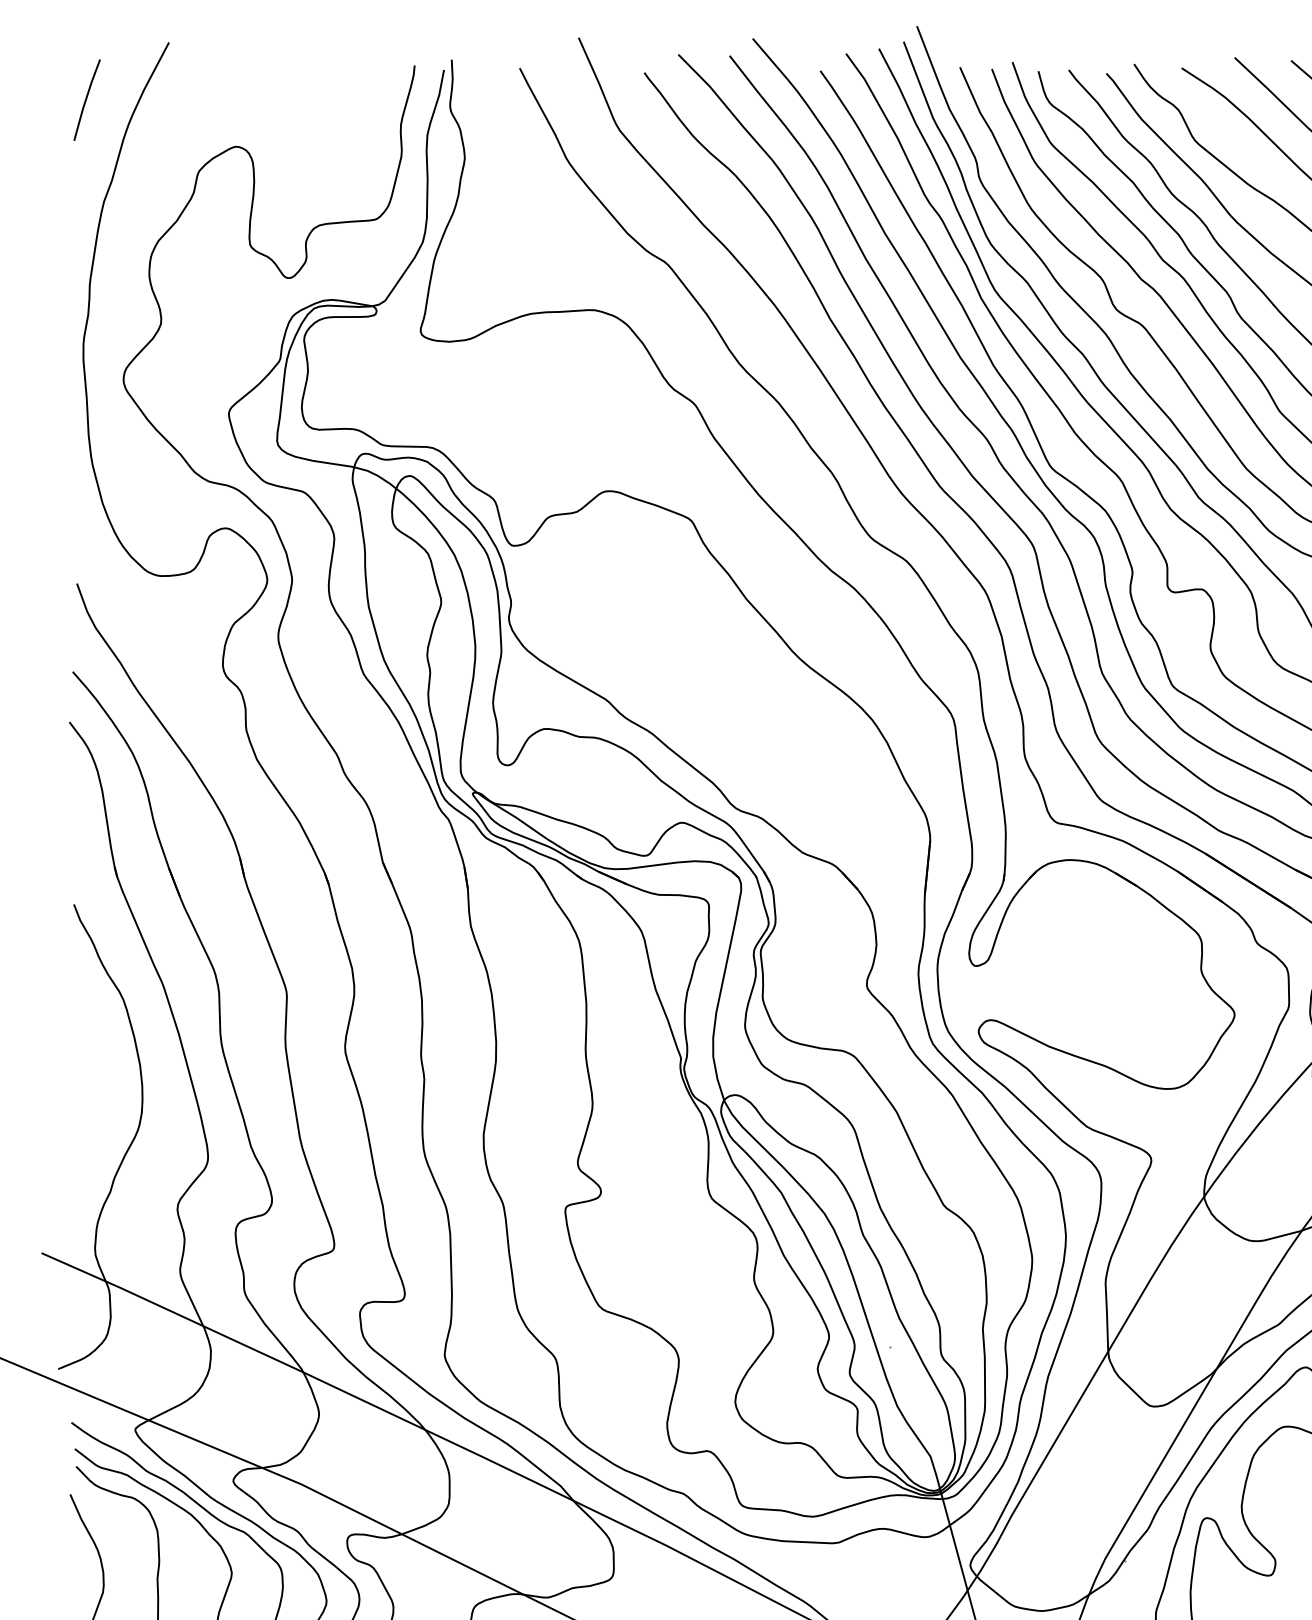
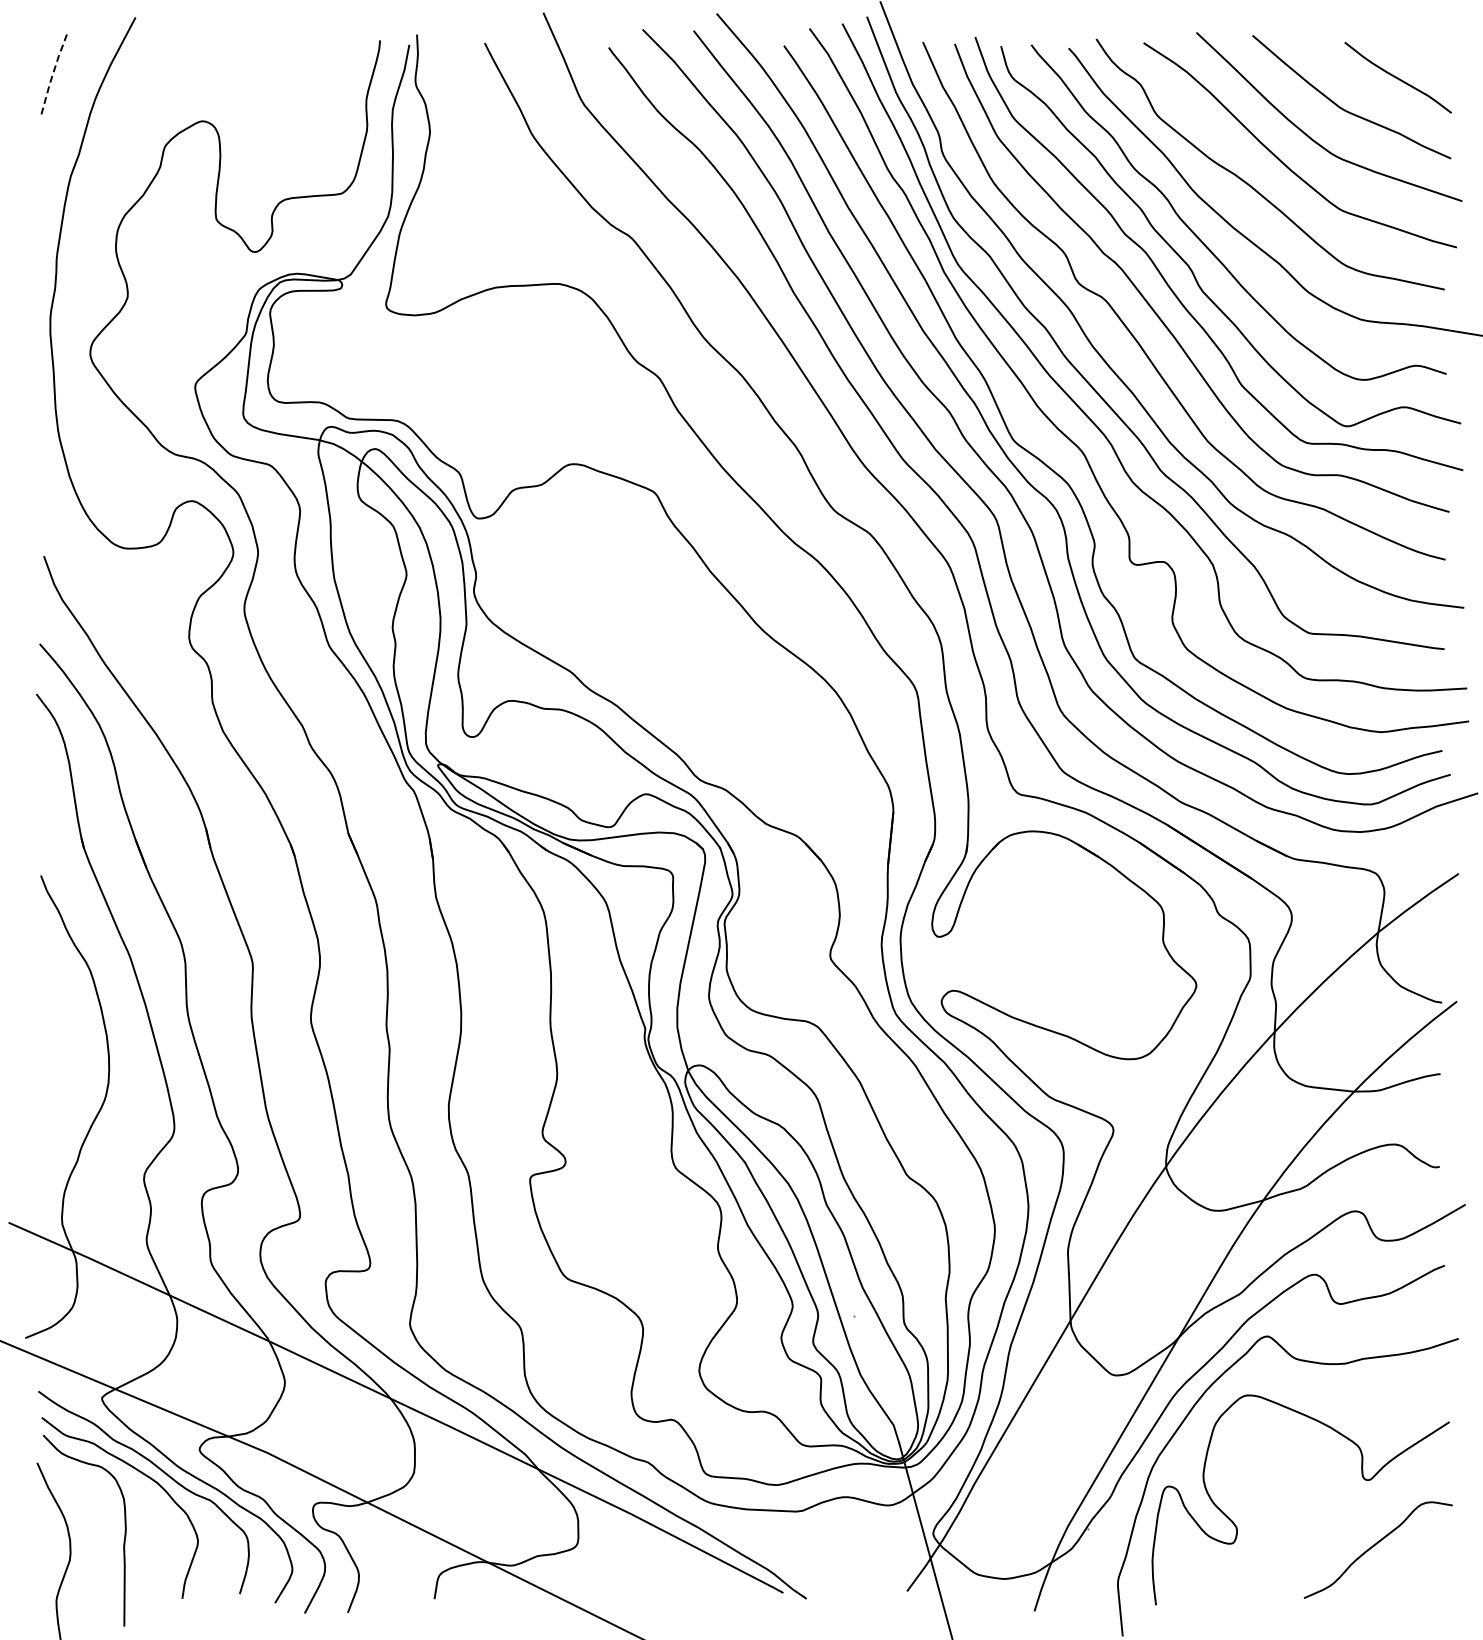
line: (85, 99) -> (52, 74), solid -> dashed

